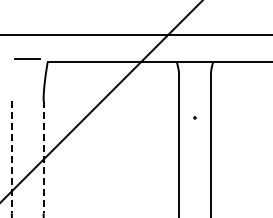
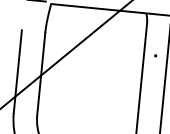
line: (11, 157) -> (17, 71), dashed -> solid
line: (43, 157) -> (41, 74), dashed -> solid

